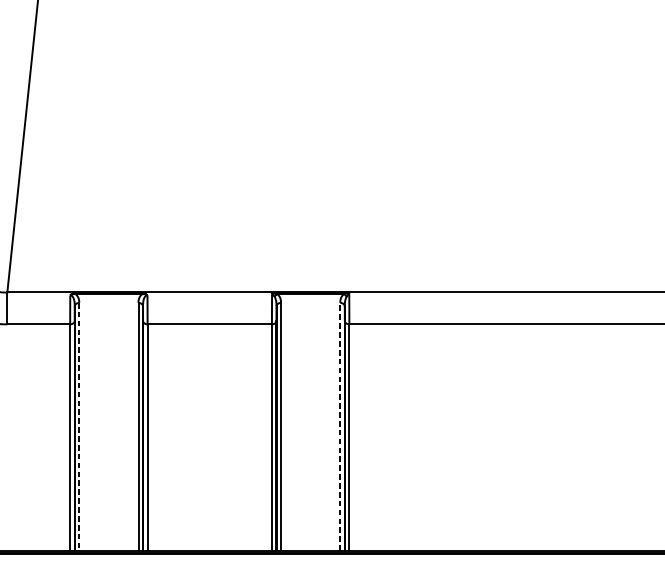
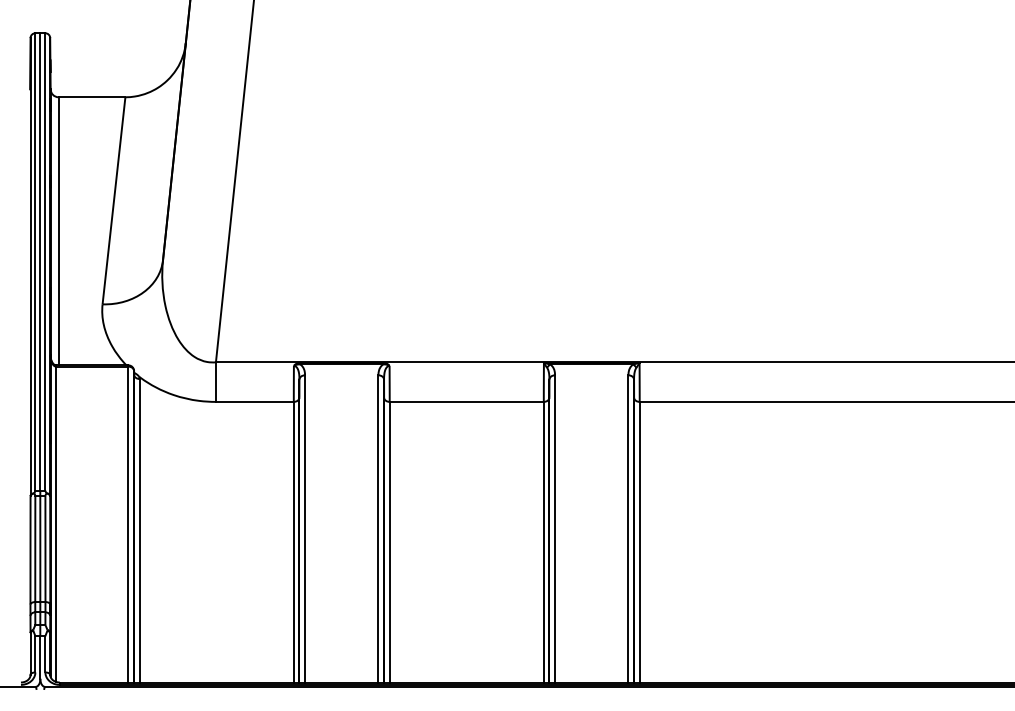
line: (79, 426) -> (305, 528), dashed -> solid
line: (340, 426) -> (628, 528), dashed -> solid

